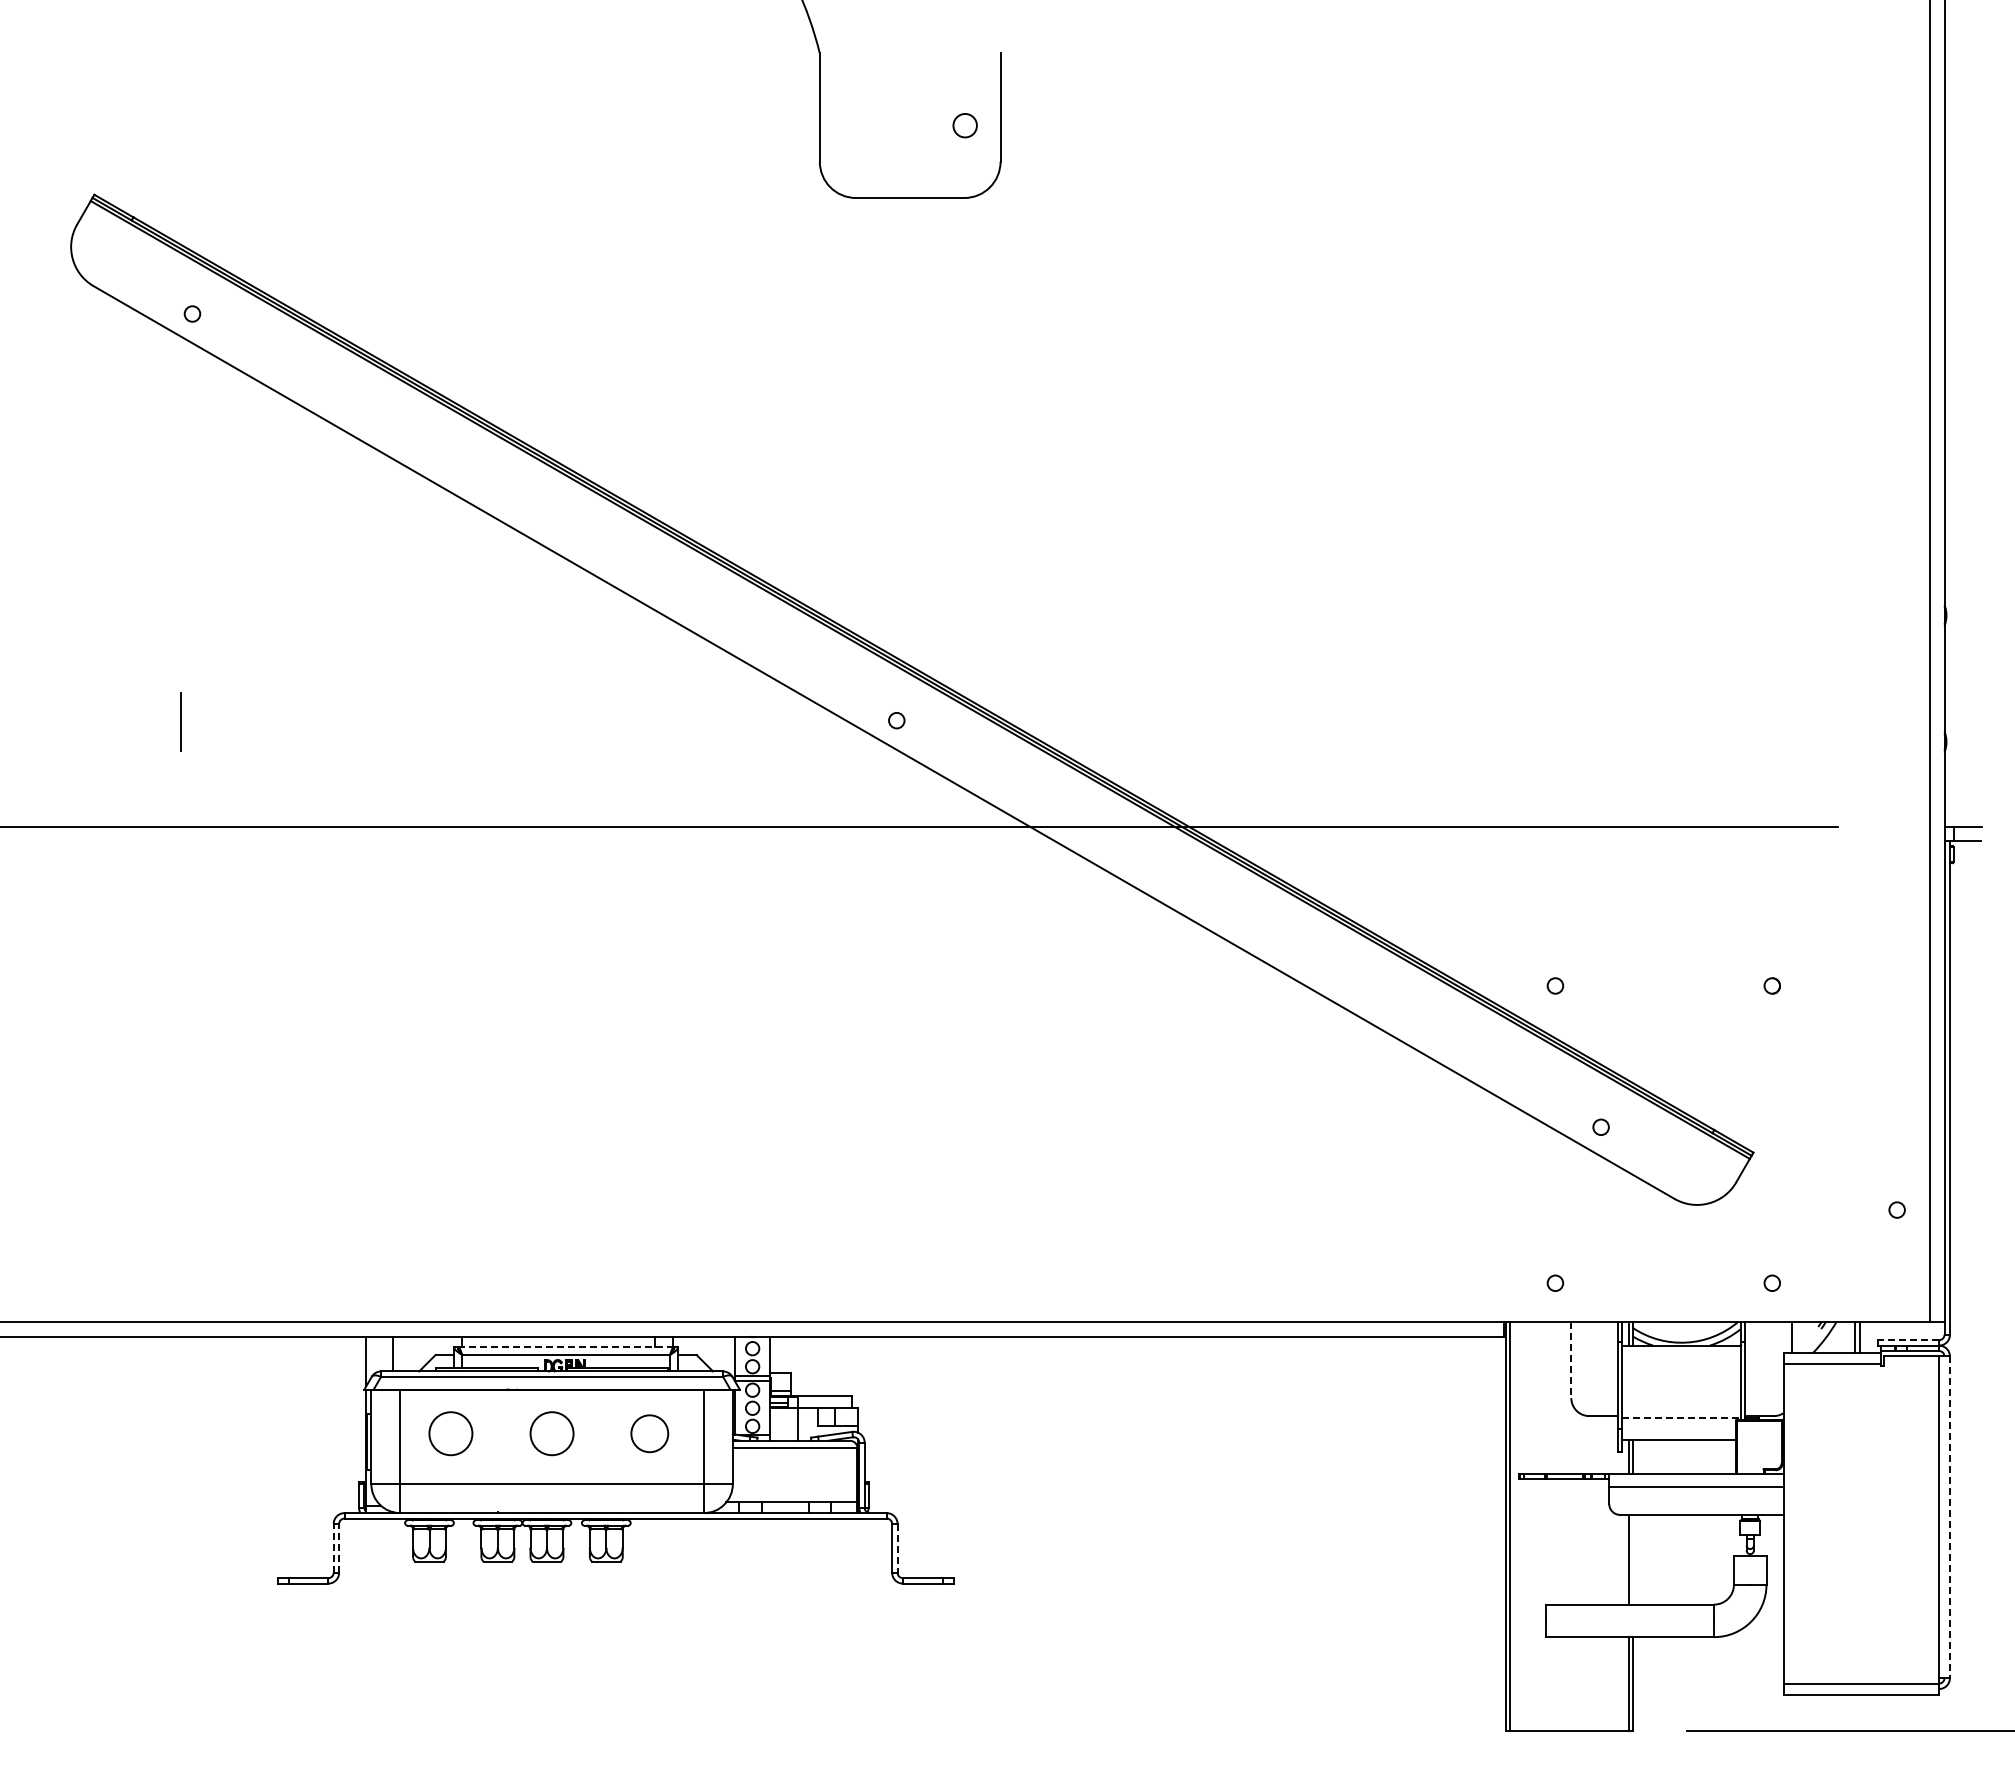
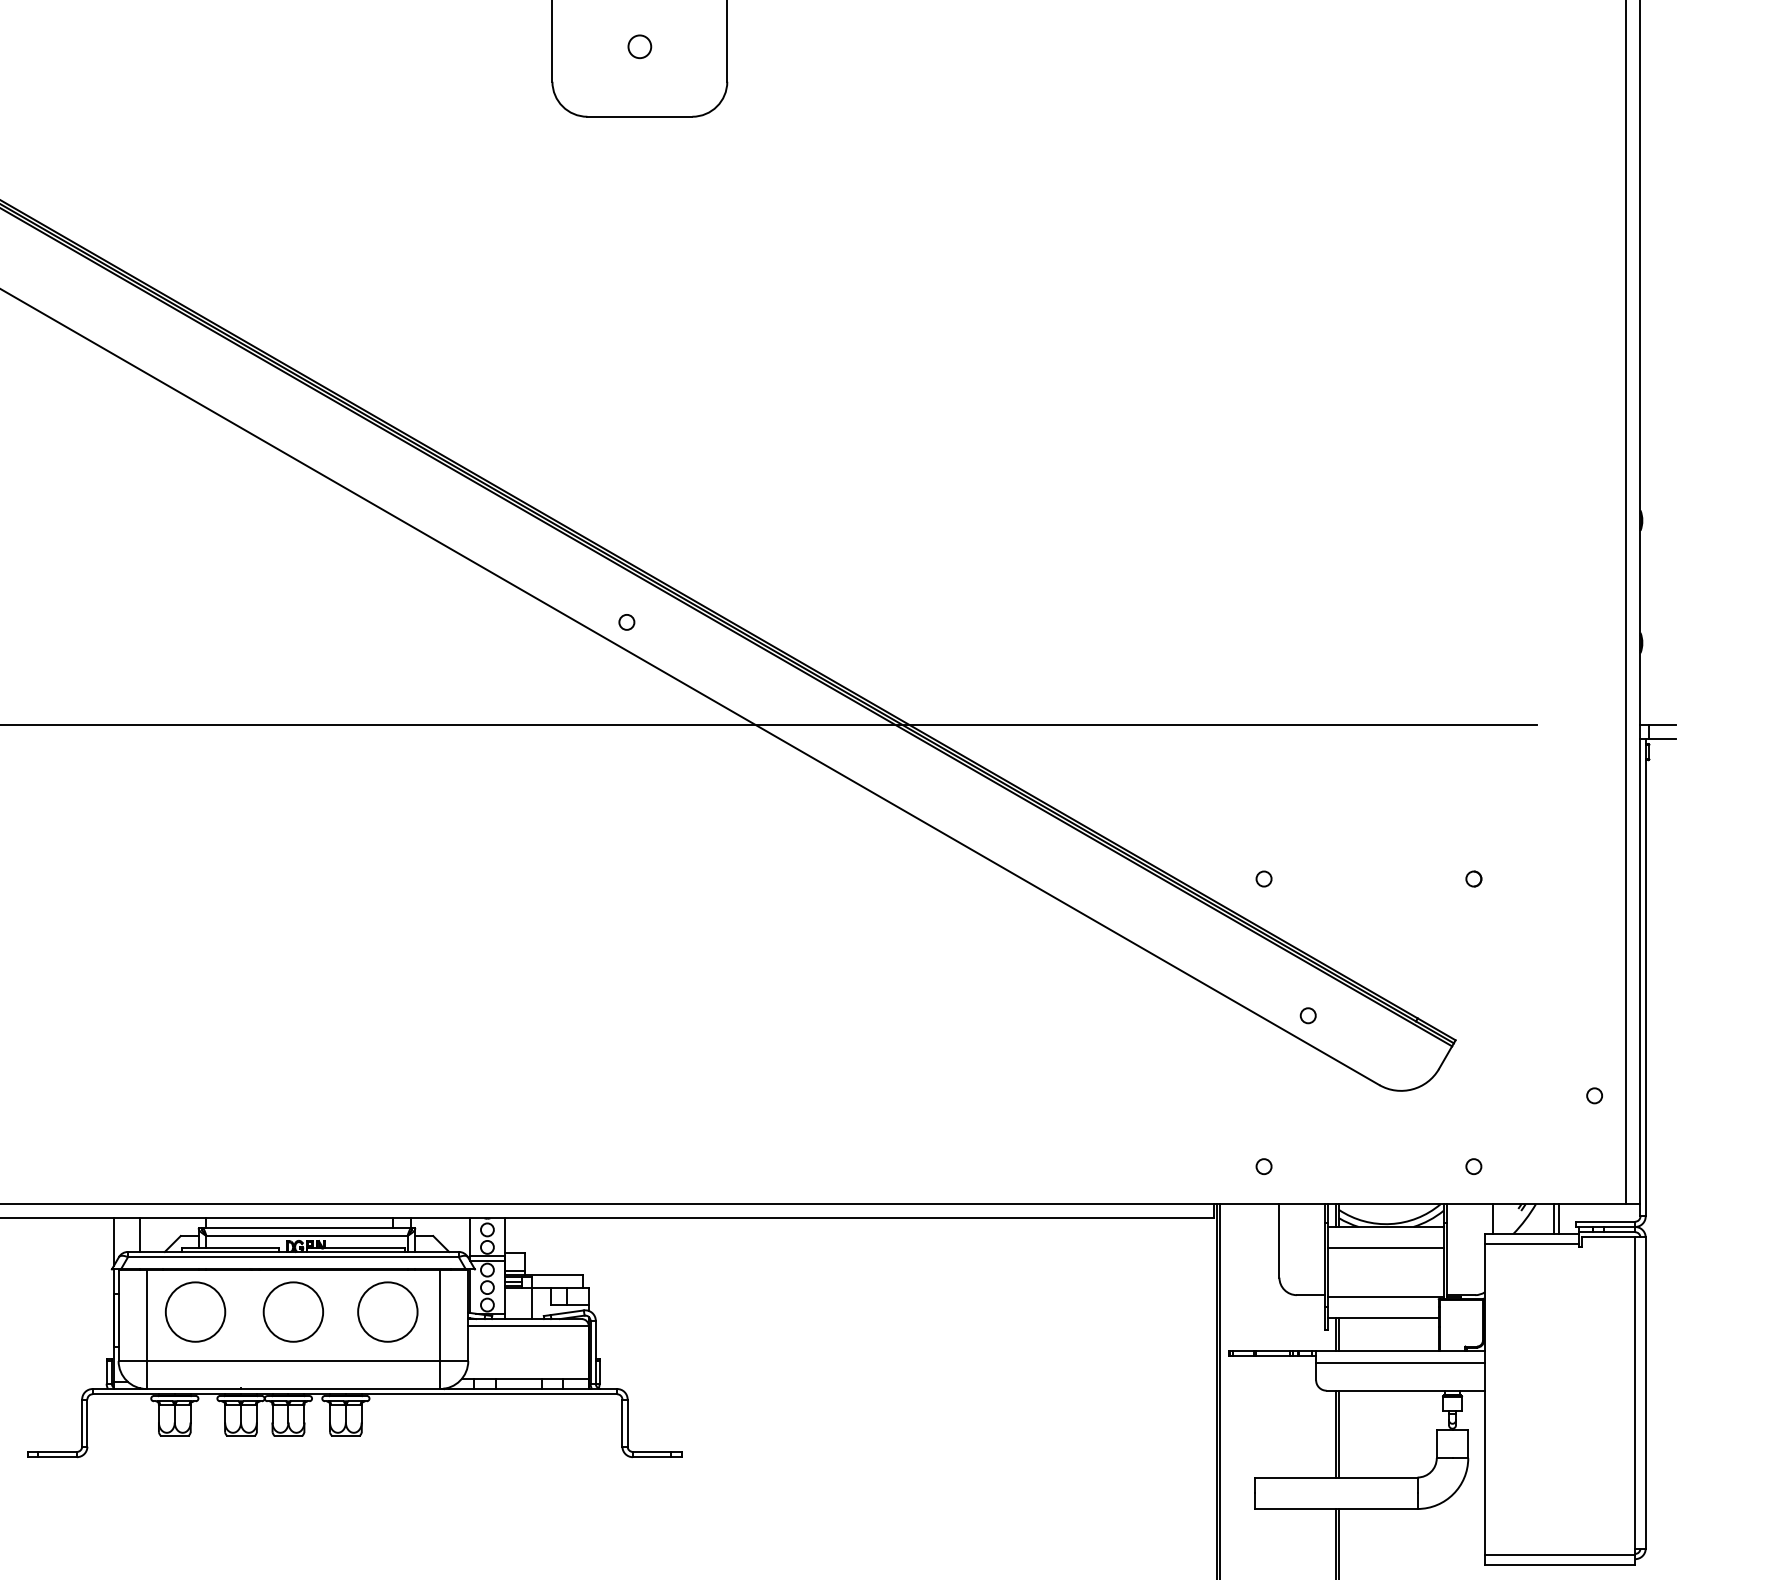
circle: (964, 125) -> (639, 46), moved
line: (1908, 1340) -> (1605, 1222), dashed -> solid
line: (565, 1346) -> (306, 1227), dashed -> solid
line: (1571, 1360) -> (1279, 1241), dashed -> solid
line: (1681, 1367) -> (1386, 1248), added
line: (1681, 1417) -> (1386, 1296), dashed -> solid
circle: (450, 1433) -> (195, 1311), size x1.43
circle: (551, 1433) -> (292, 1311), size x1.43
circle: (649, 1433) -> (387, 1311), size x1.67
line: (1949, 1517) -> (1645, 1393), dashed -> solid
line: (333, 1547) -> (81, 1422), dashed -> solid
line: (339, 1547) -> (87, 1422), dashed -> solid
line: (897, 1548) -> (627, 1423), dashed -> solid
line: (1632, 1559) -> (1338, 1433), added

